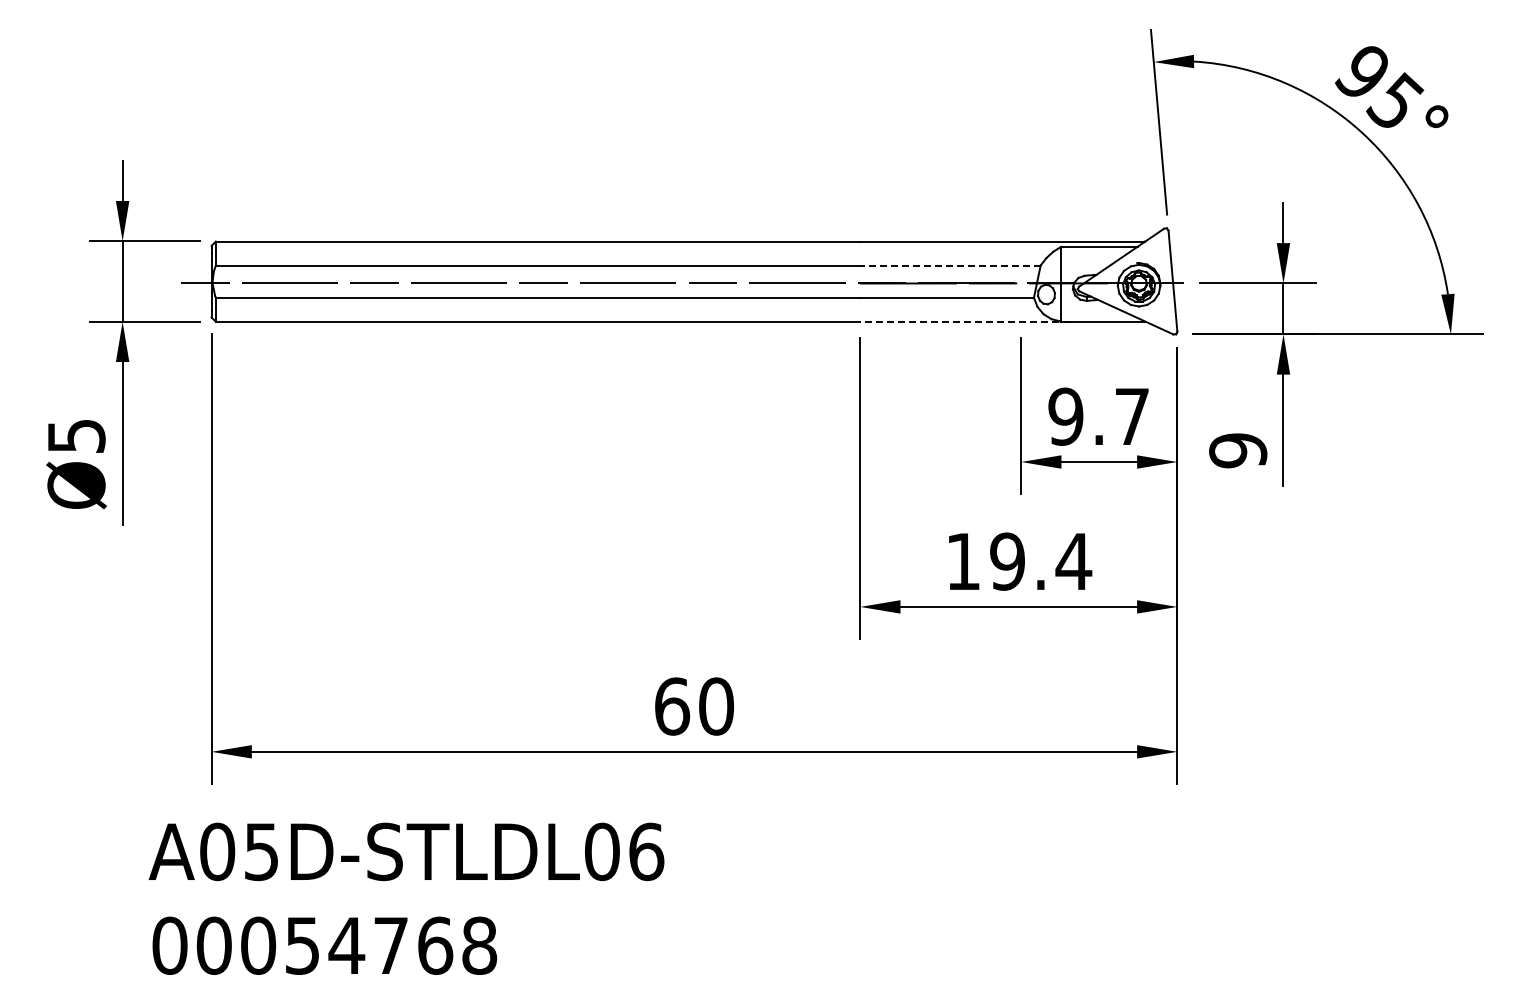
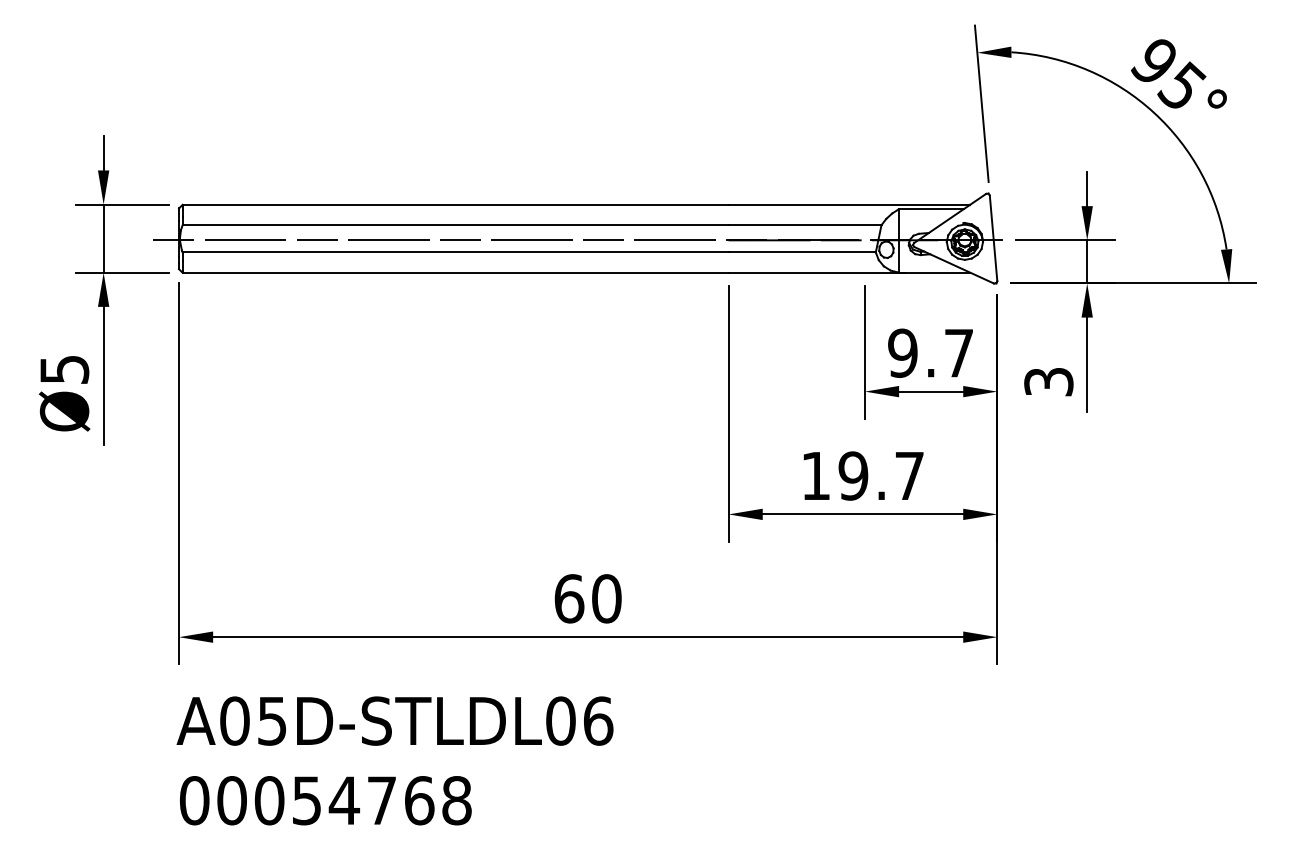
line: (949, 265) -> (804, 225), dashed -> solid
line: (965, 321) -> (817, 272), dashed -> solid
text: (1238, 450) -> (1049, 381), 9 -> 3
text: (1073, 561) -> (909, 475), 19.4 -> 19.7
text: (406, 898) -> (395, 760), moved

